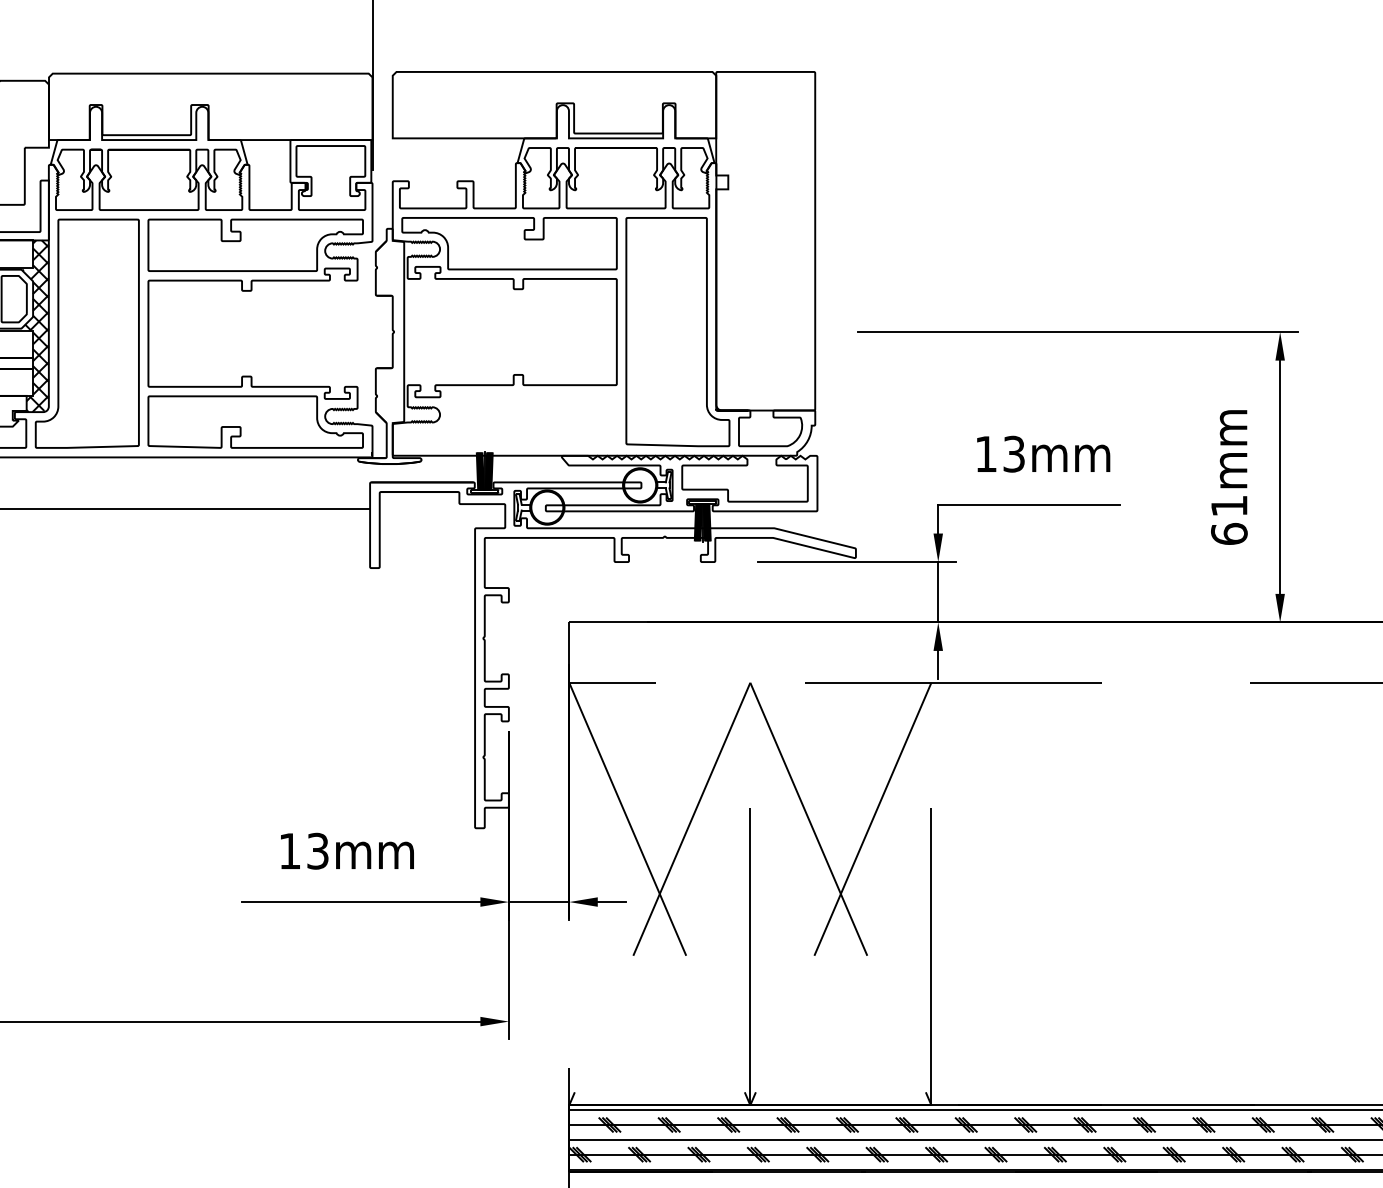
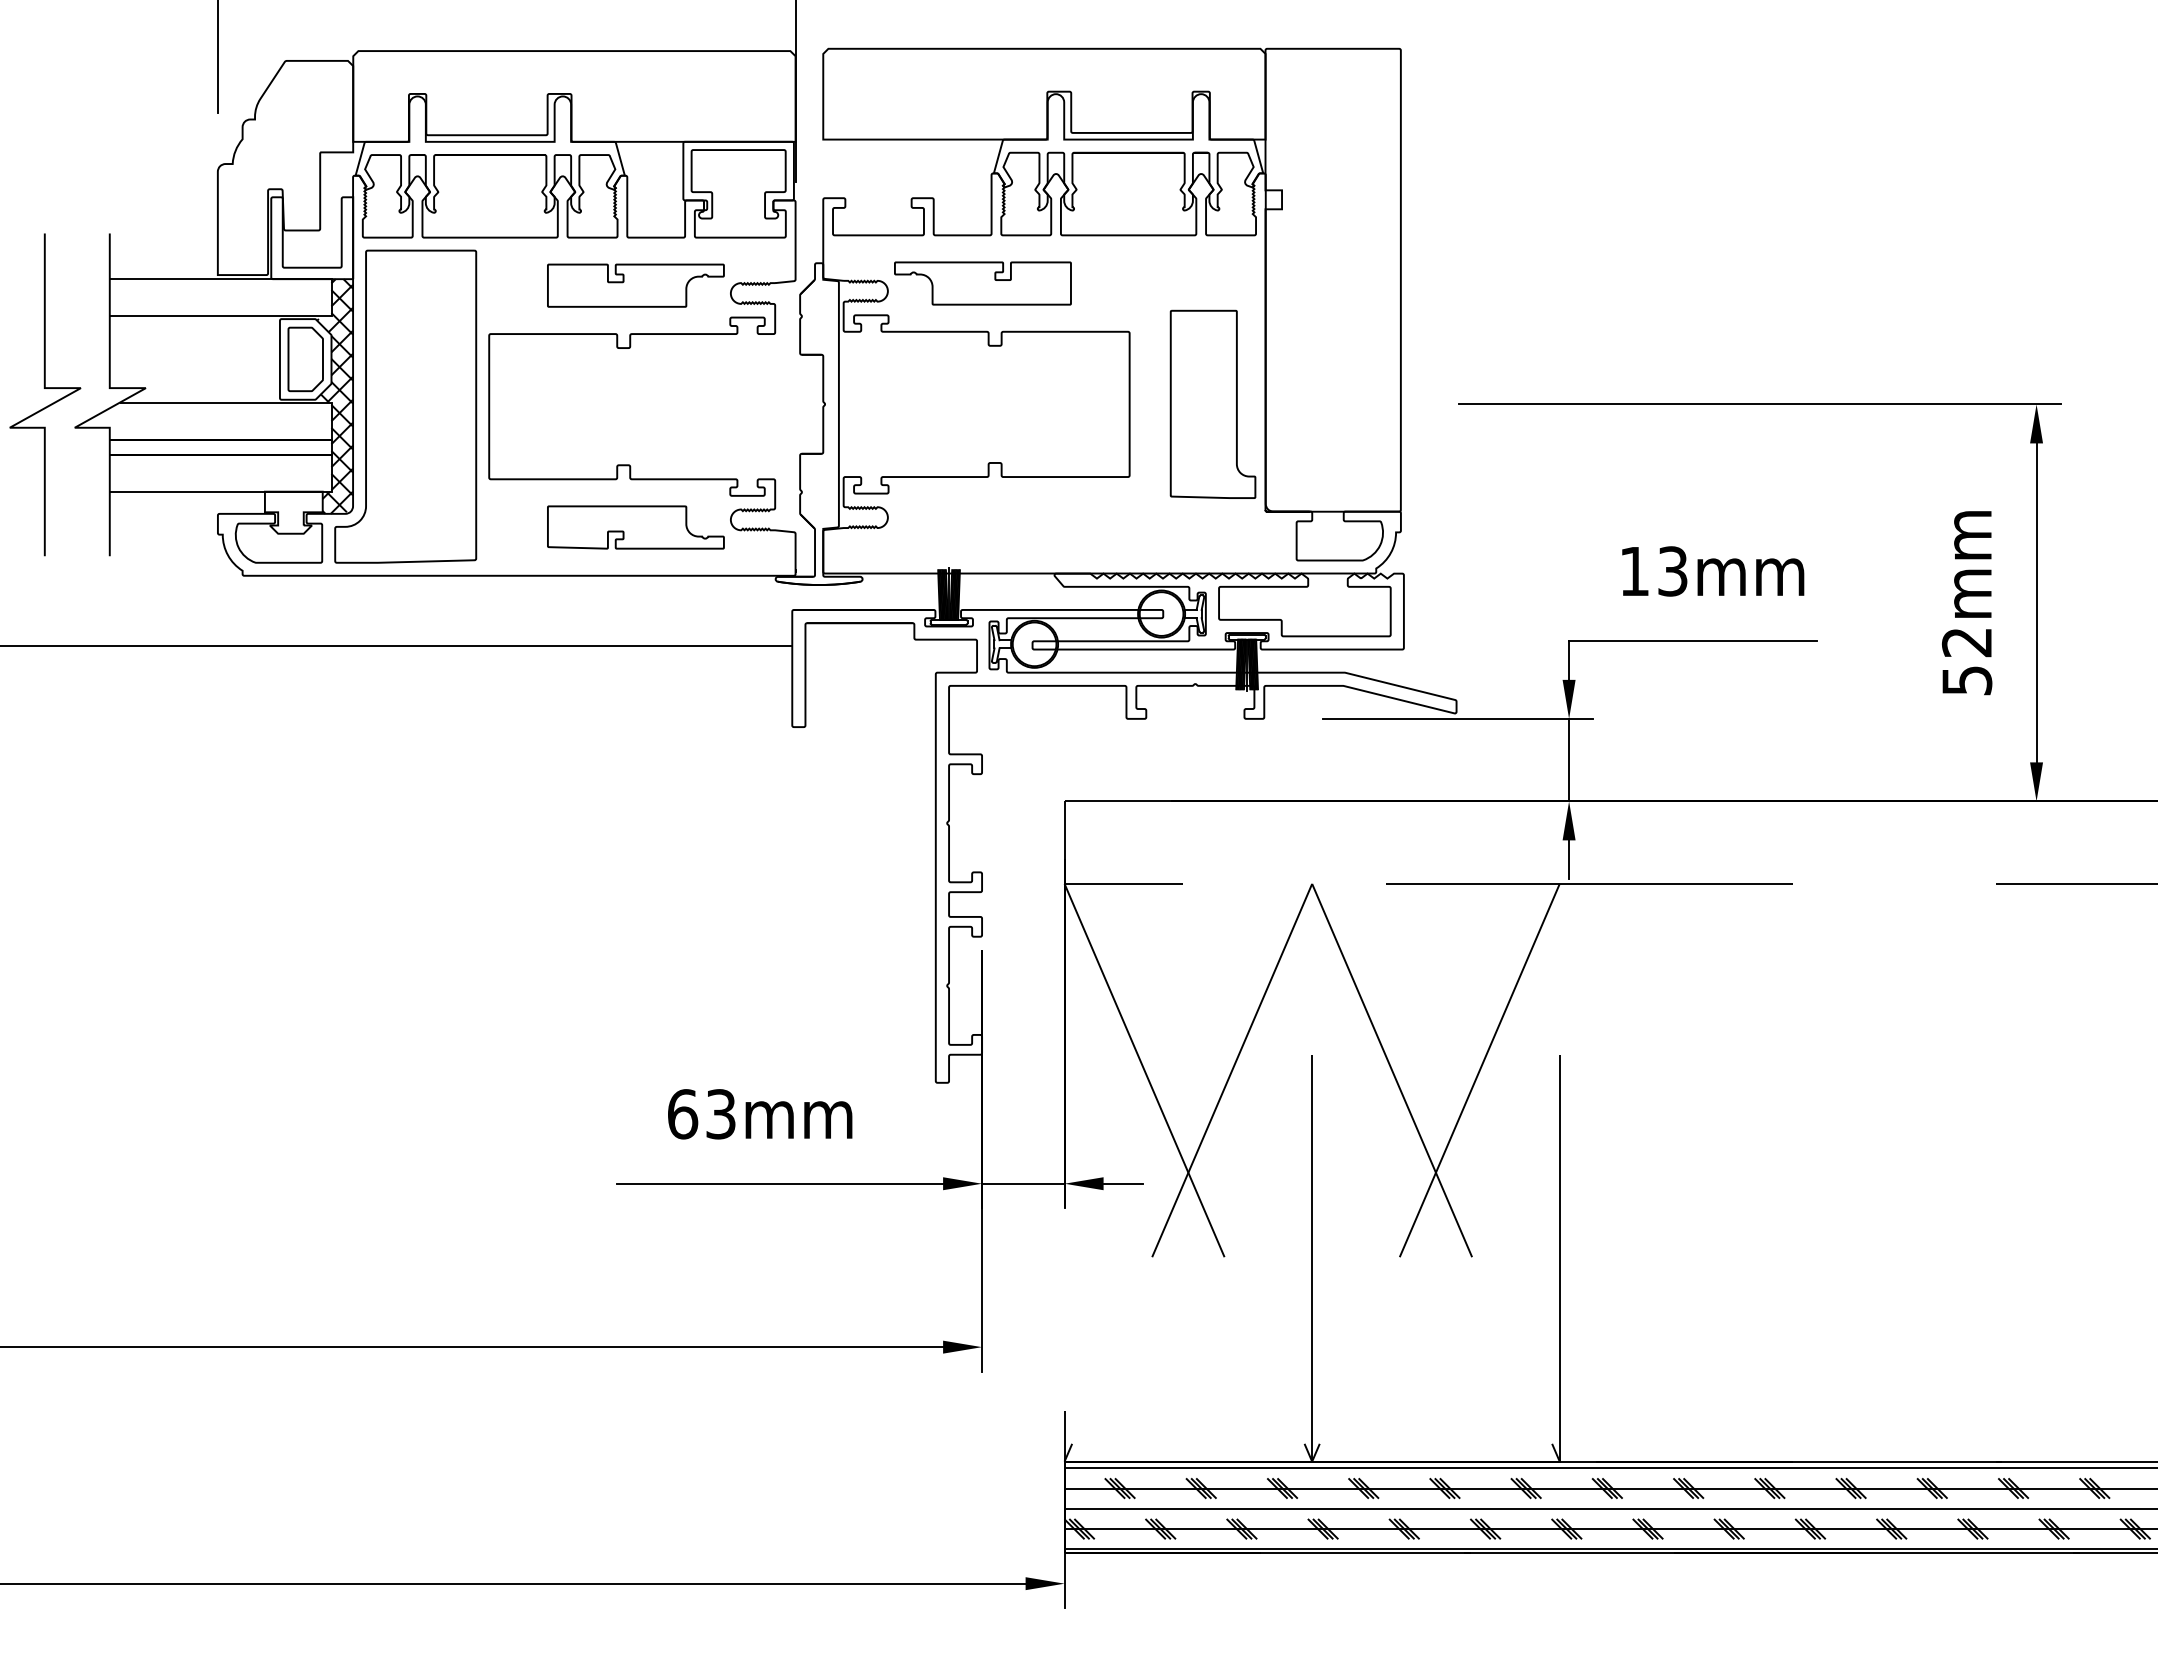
part: (509, 243) -> (982, 283), size x0.6
part: (255, 245) -> (635, 285), size x0.6
part: (677, 332) -> (1212, 404), size x0.6
part: (255, 422) -> (635, 527), size x0.6
text: (1228, 520) -> (1966, 661), 61mm -> 52mm
text: (290, 851) -> (683, 1114), 13mm -> 63mm

